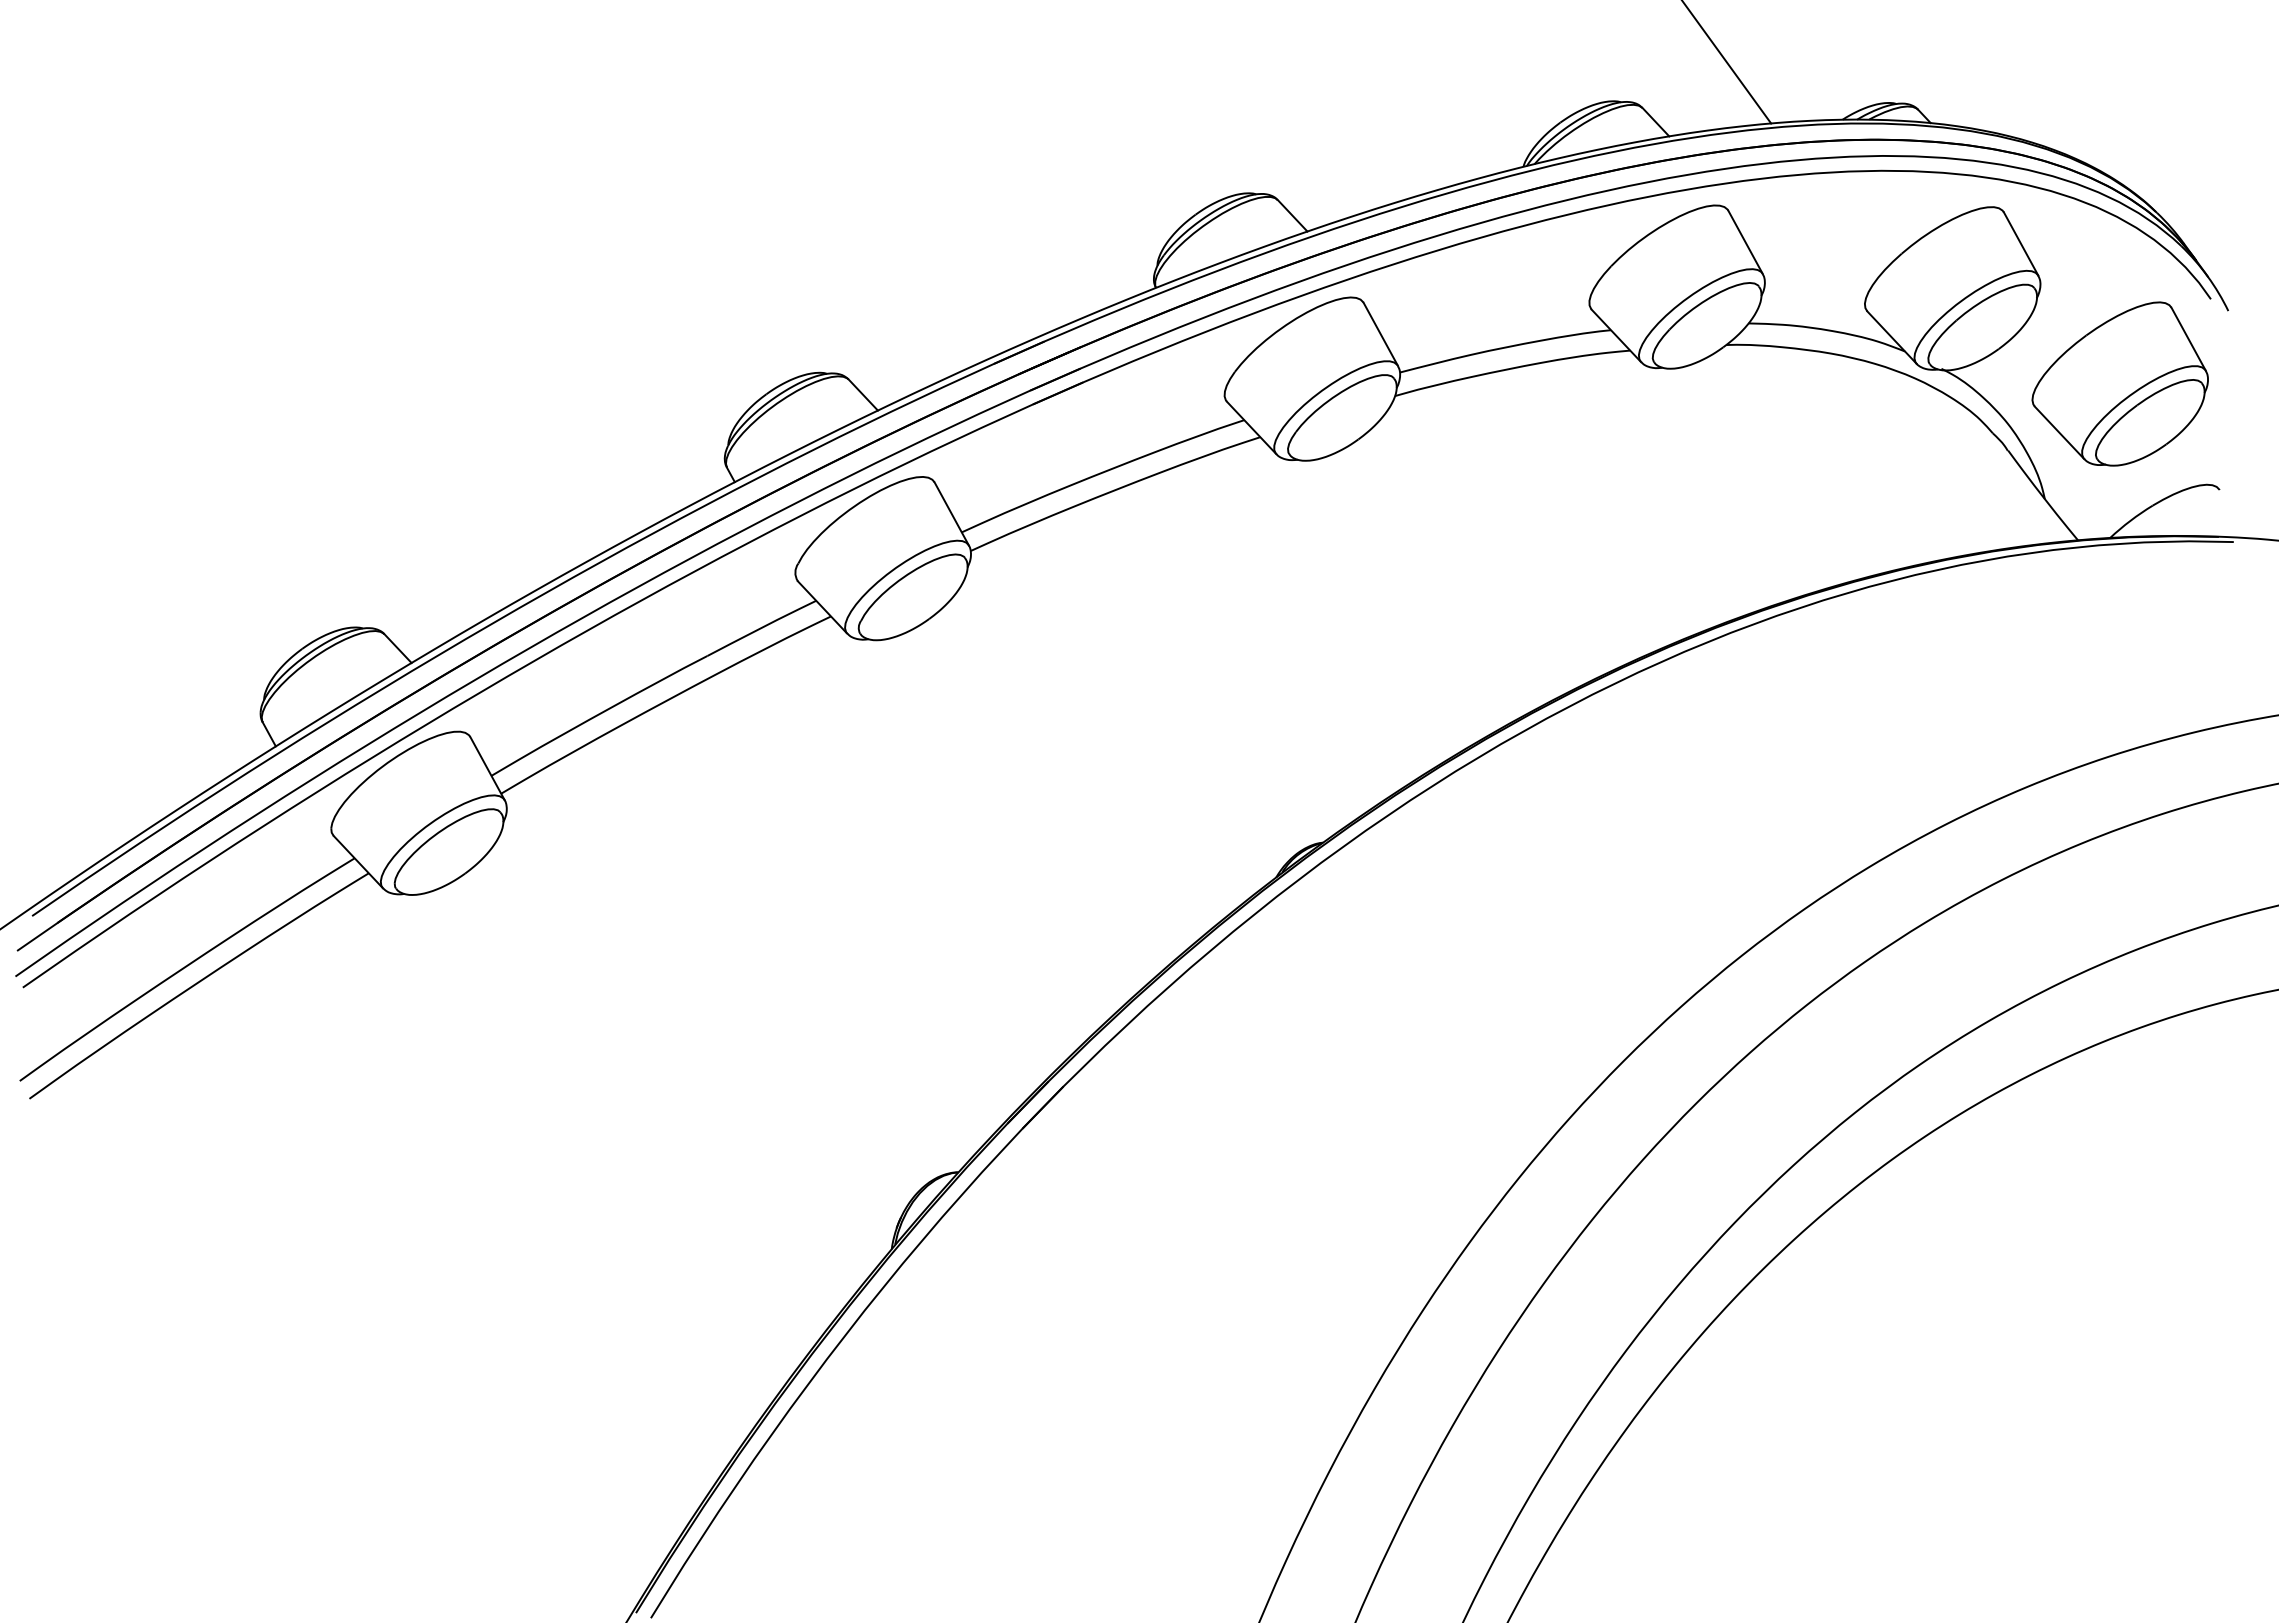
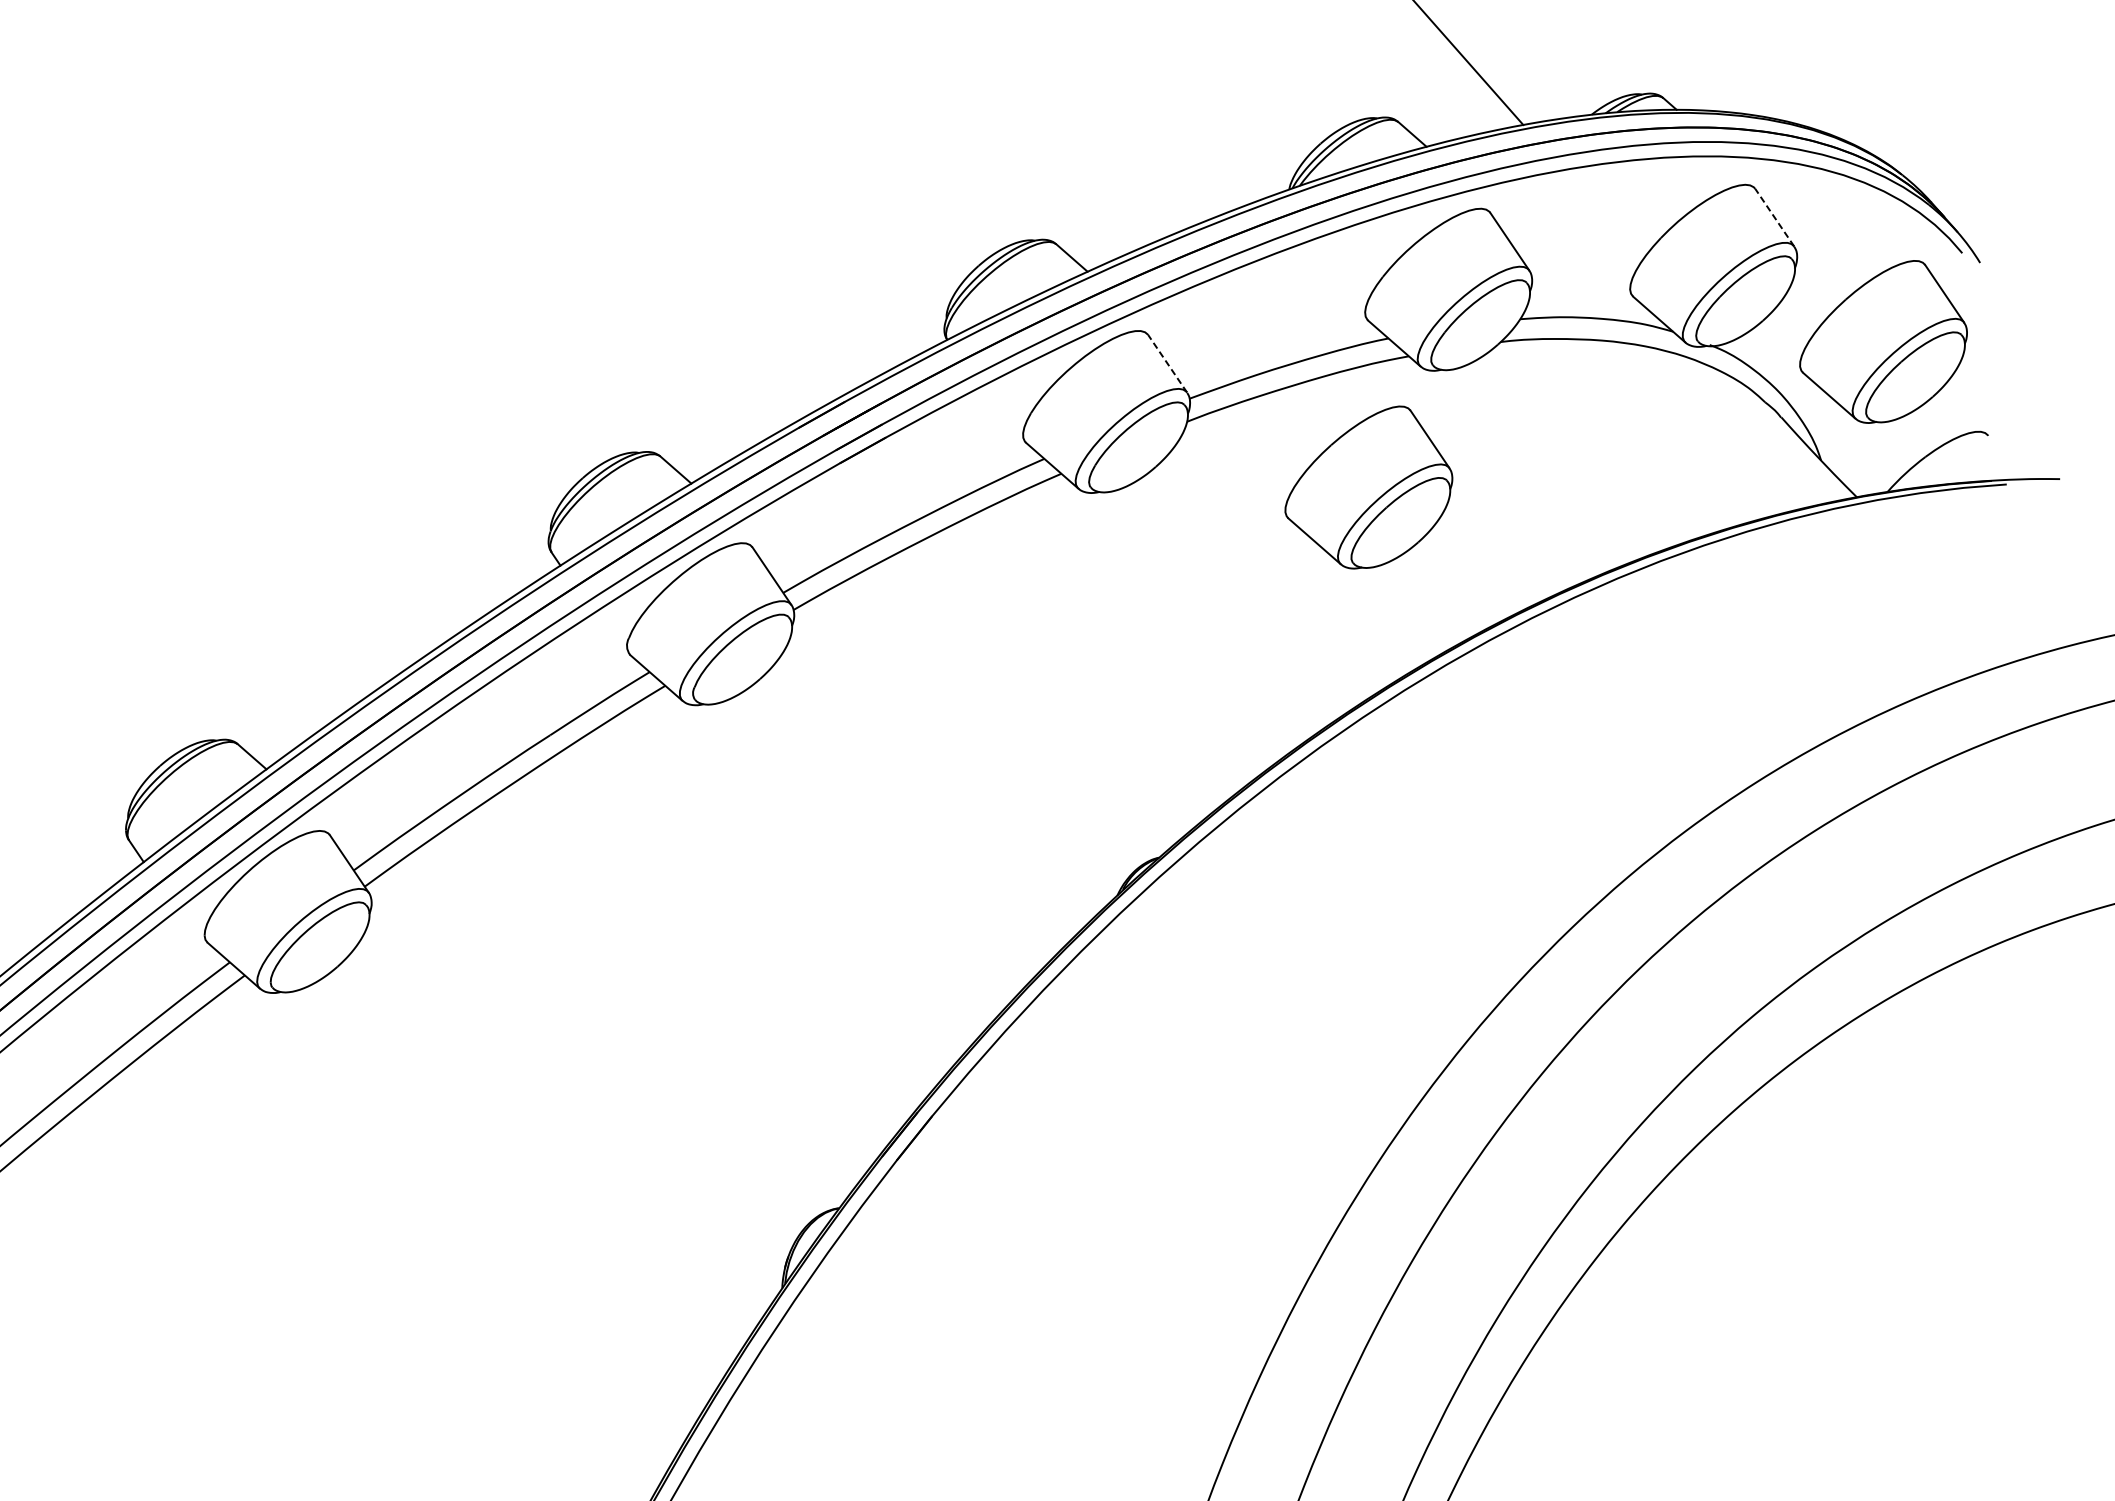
line: (2021, 244) -> (1775, 218), solid -> dashed
line: (1380, 334) -> (1167, 363), solid -> dashed
part: (1574, 482) -> (1367, 488), added

